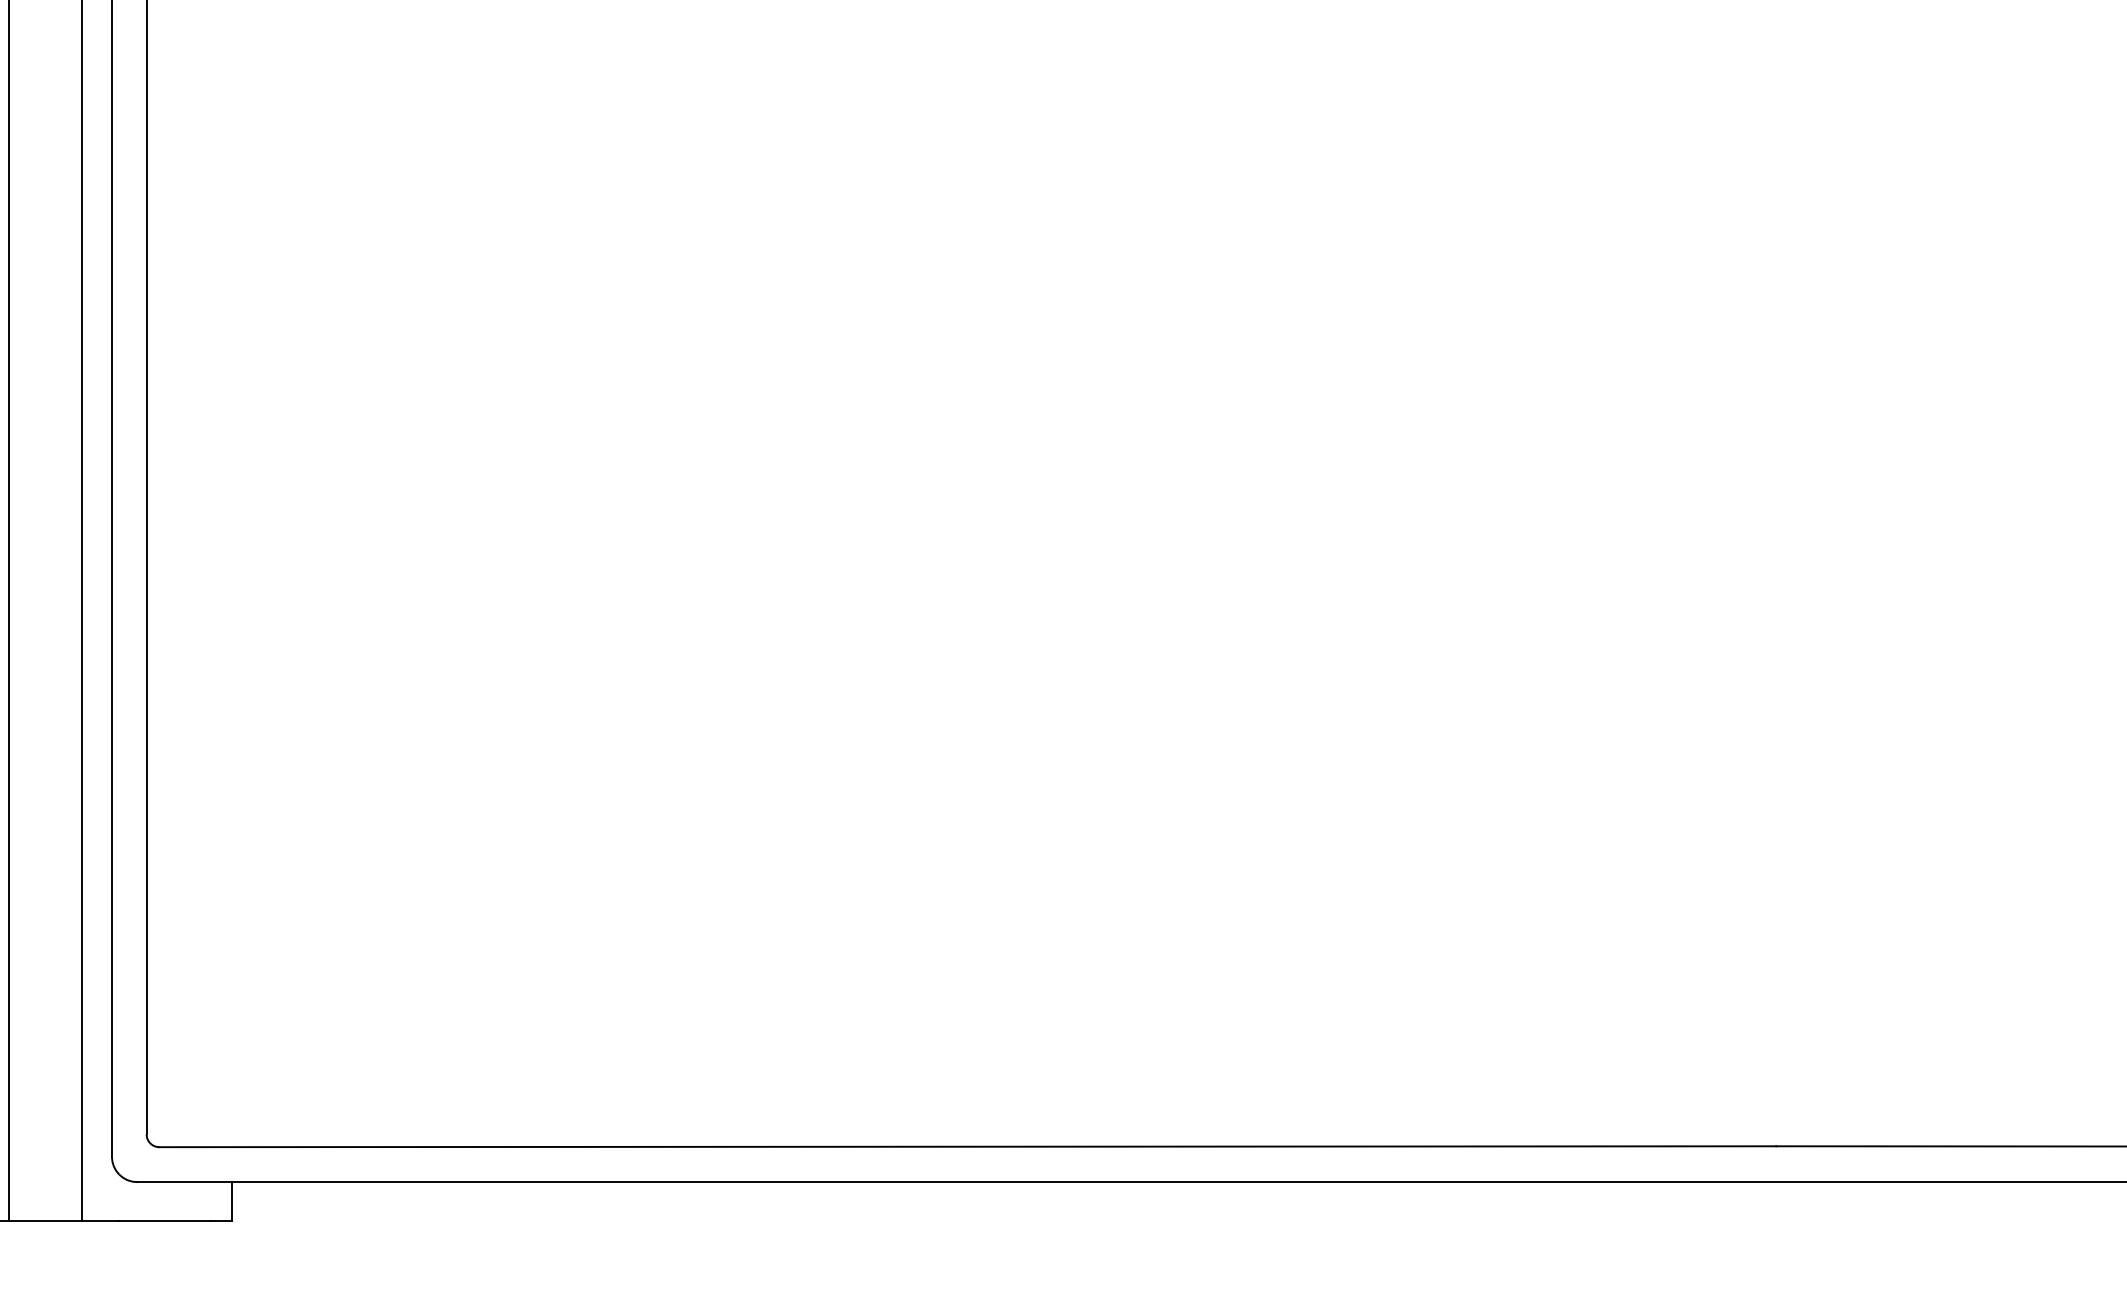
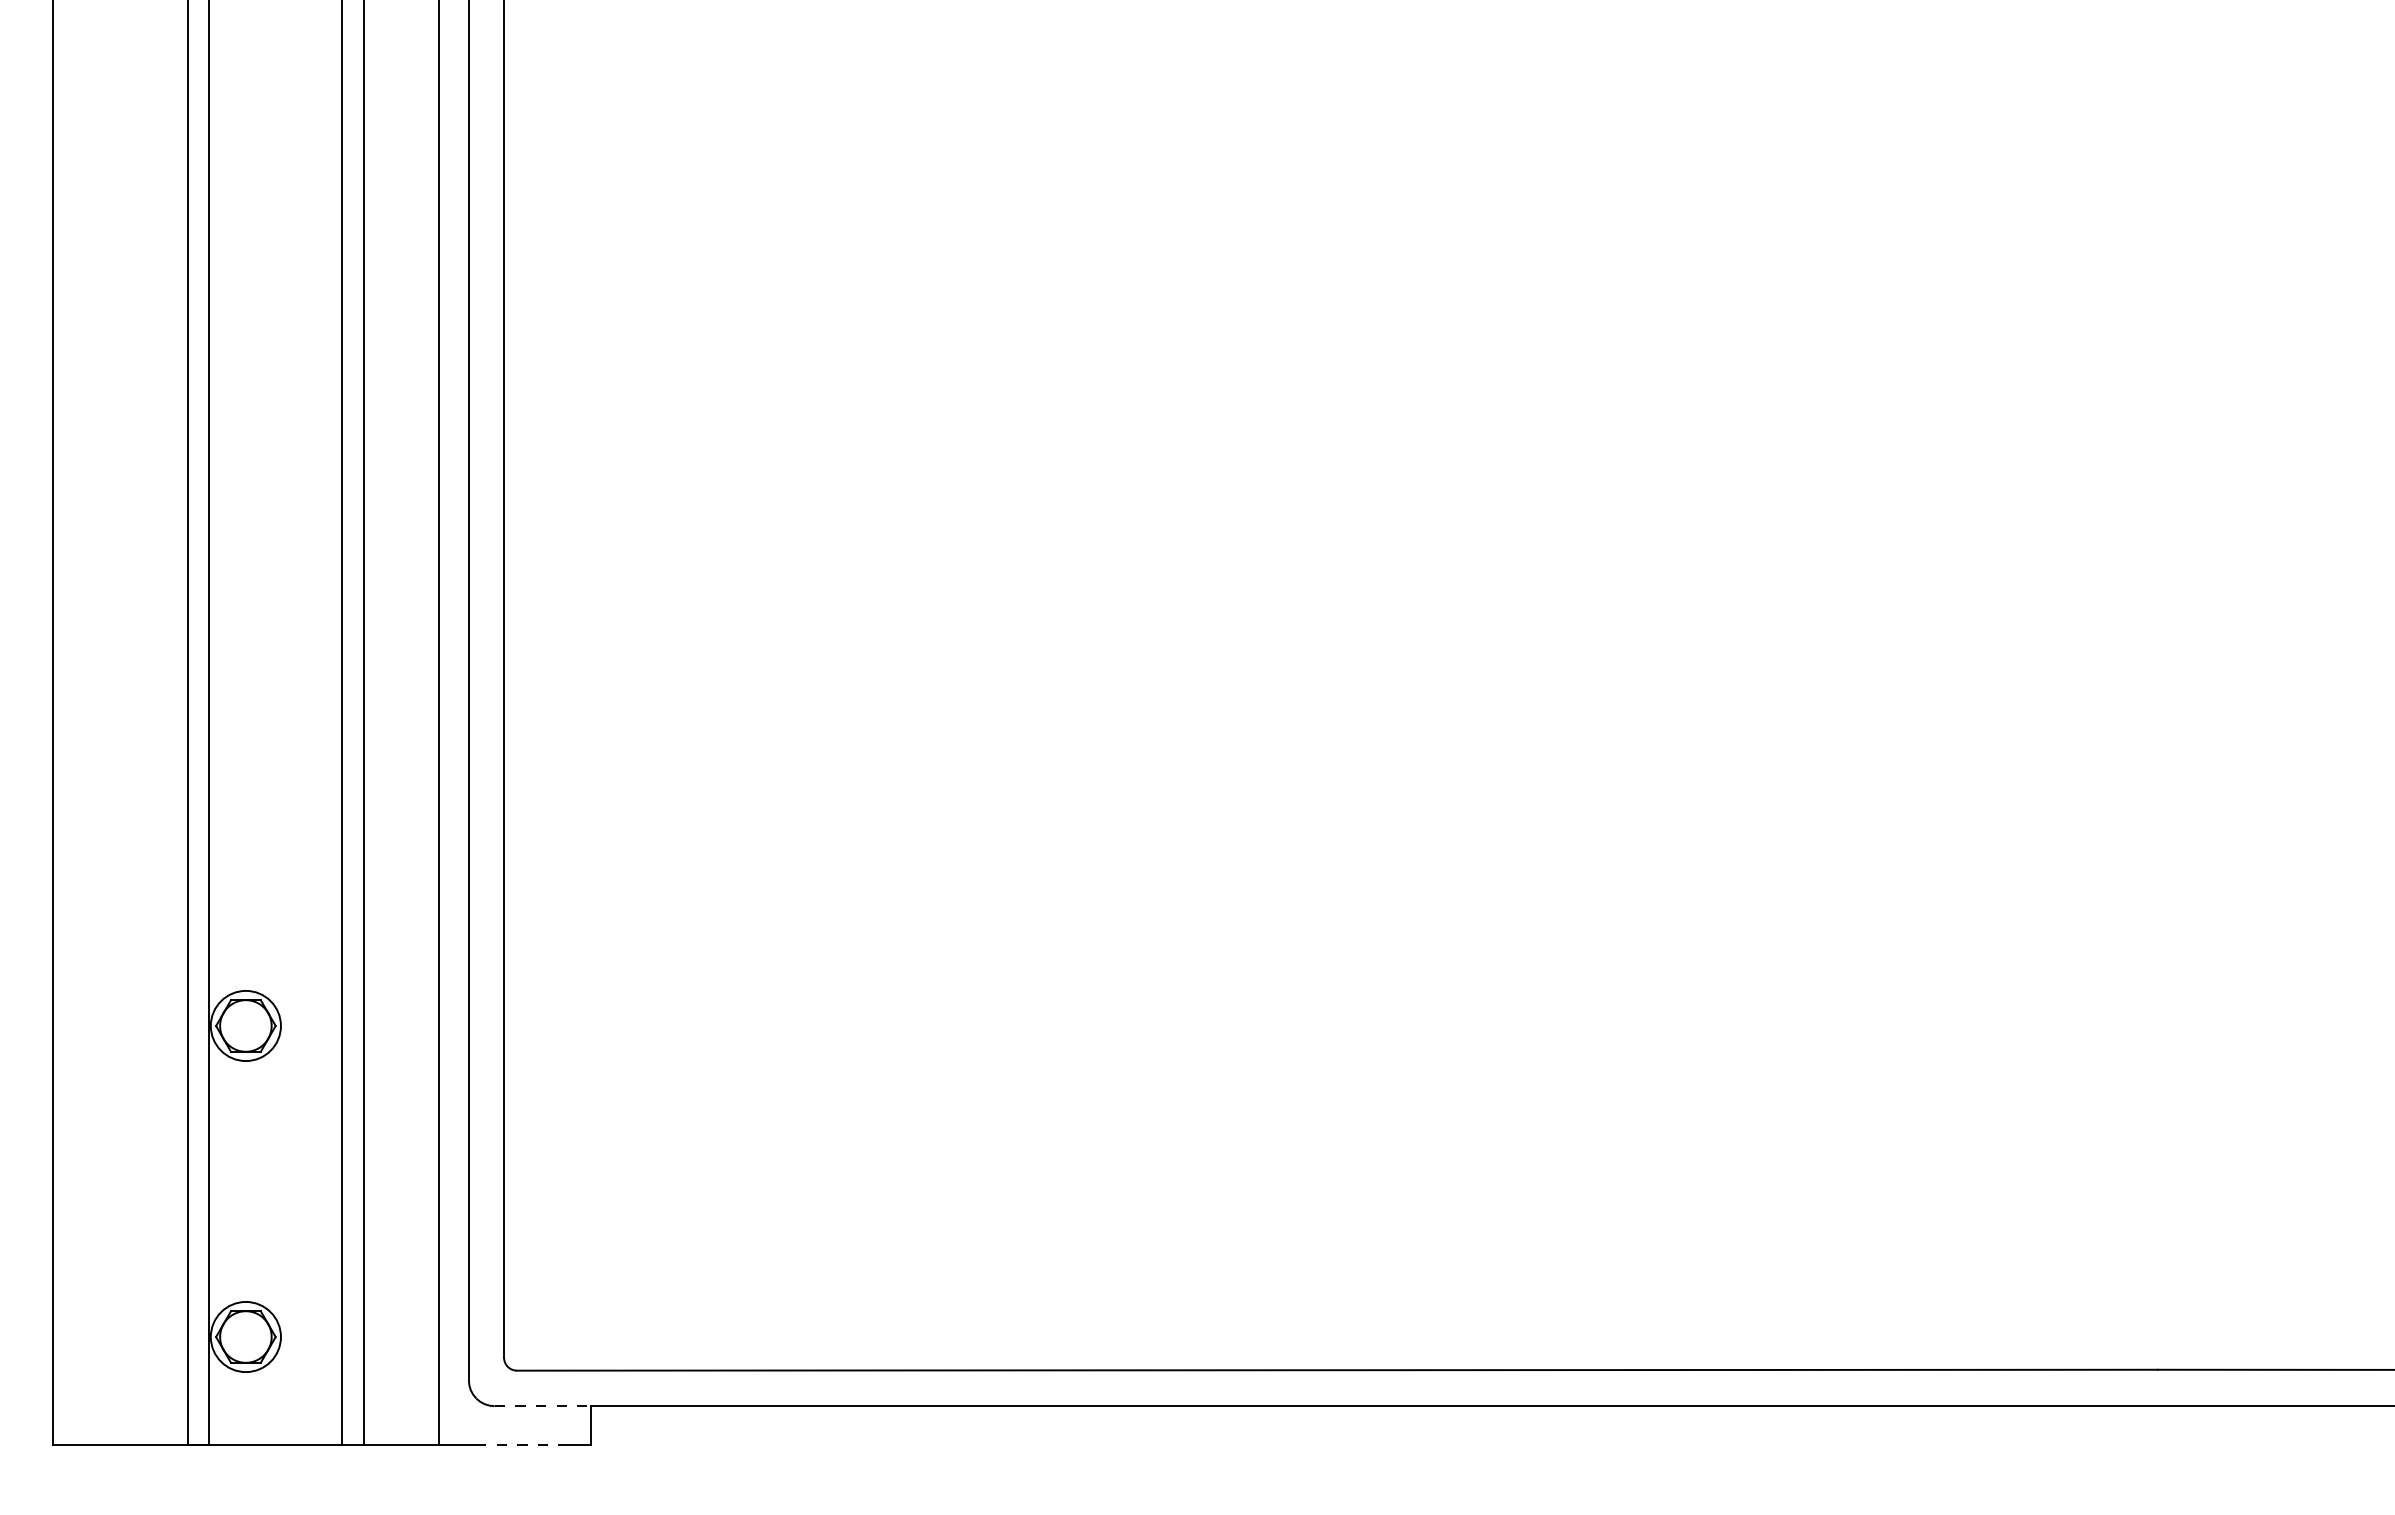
line: (185, 1182) -> (543, 1406), solid -> dashed
line: (164, 1220) -> (522, 1445), solid -> dashed

